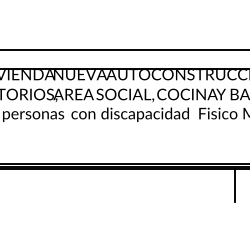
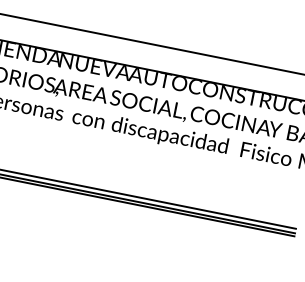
line: (235, 185) -> (270, 253), removed

